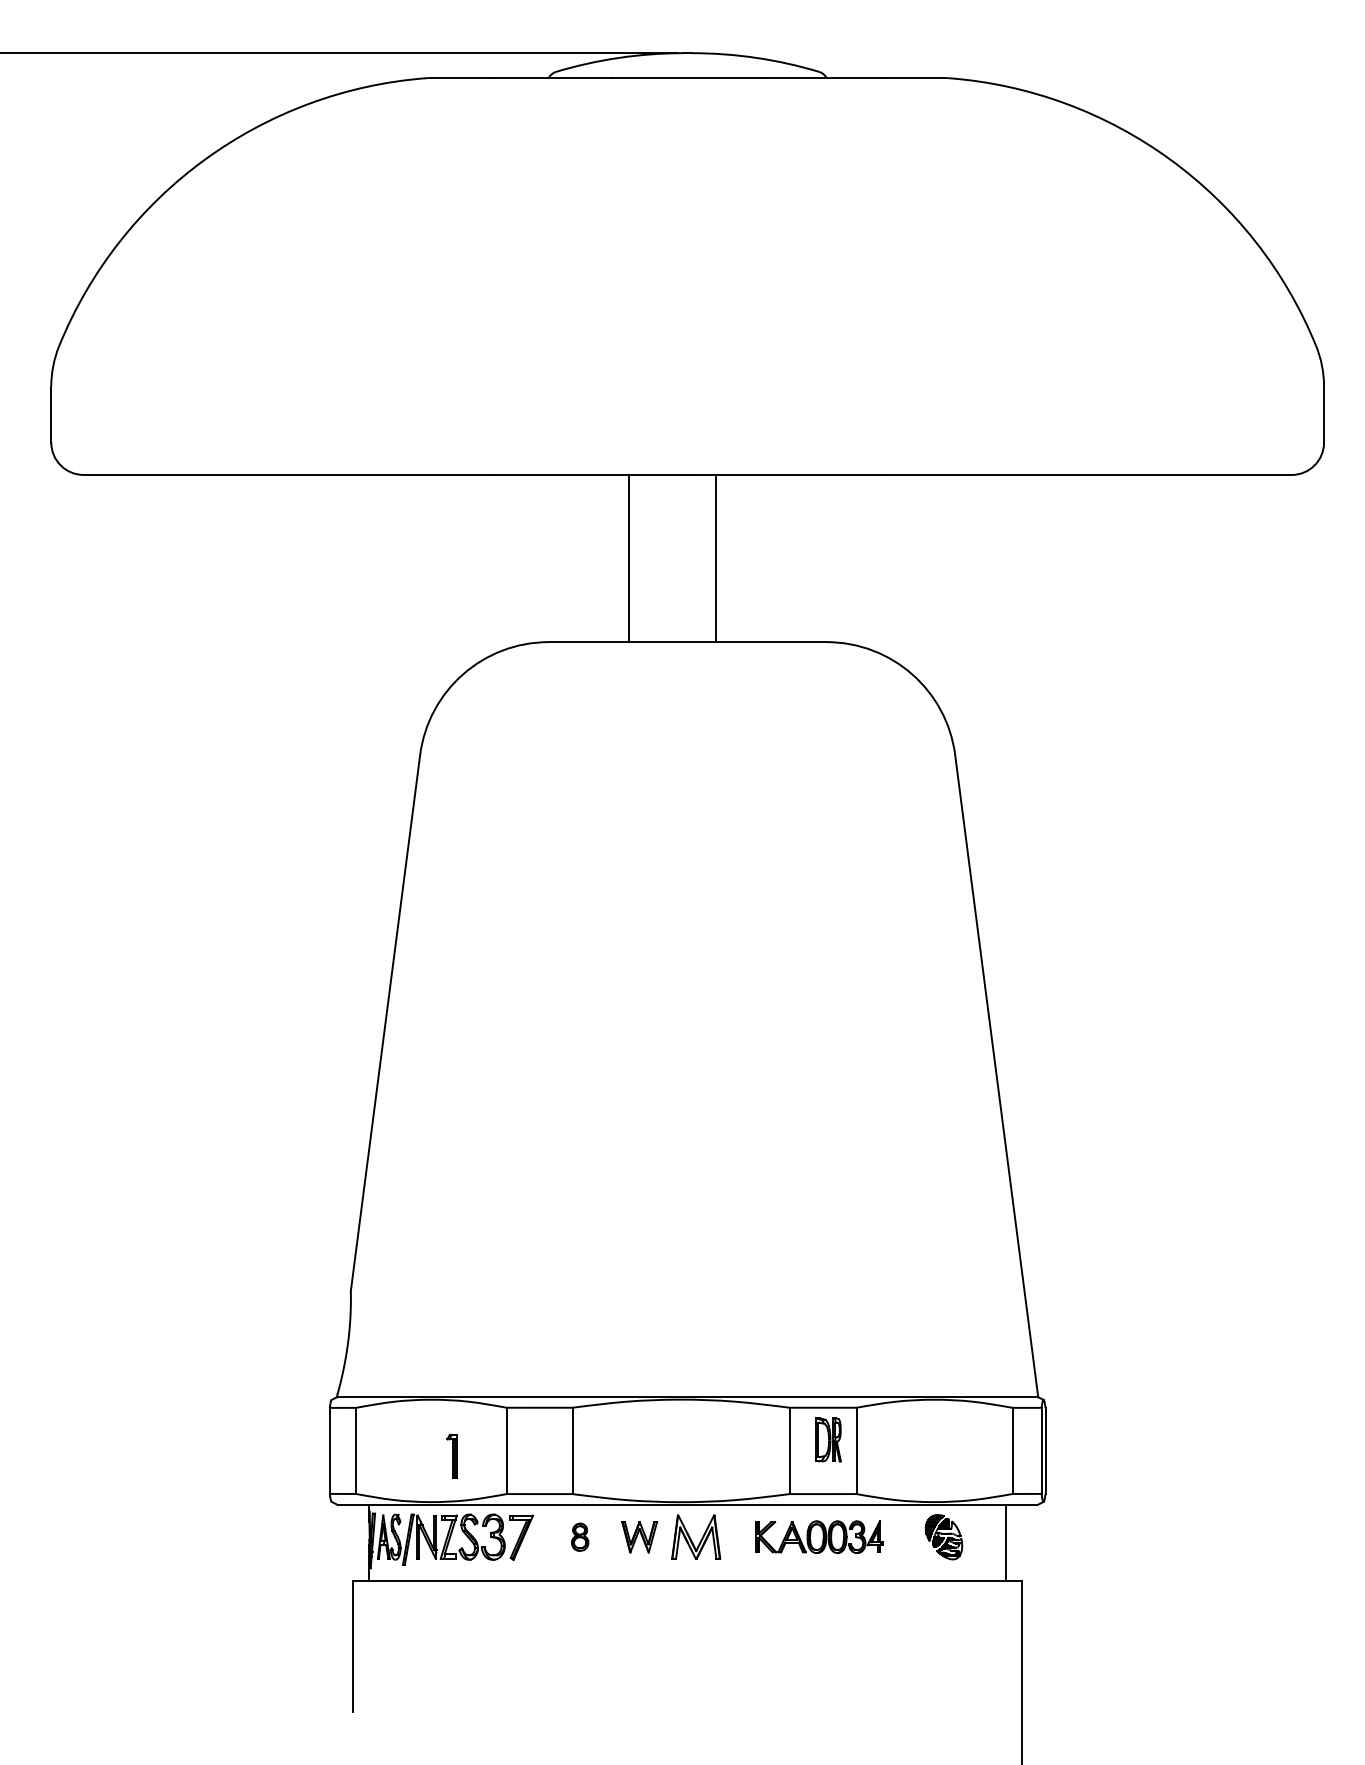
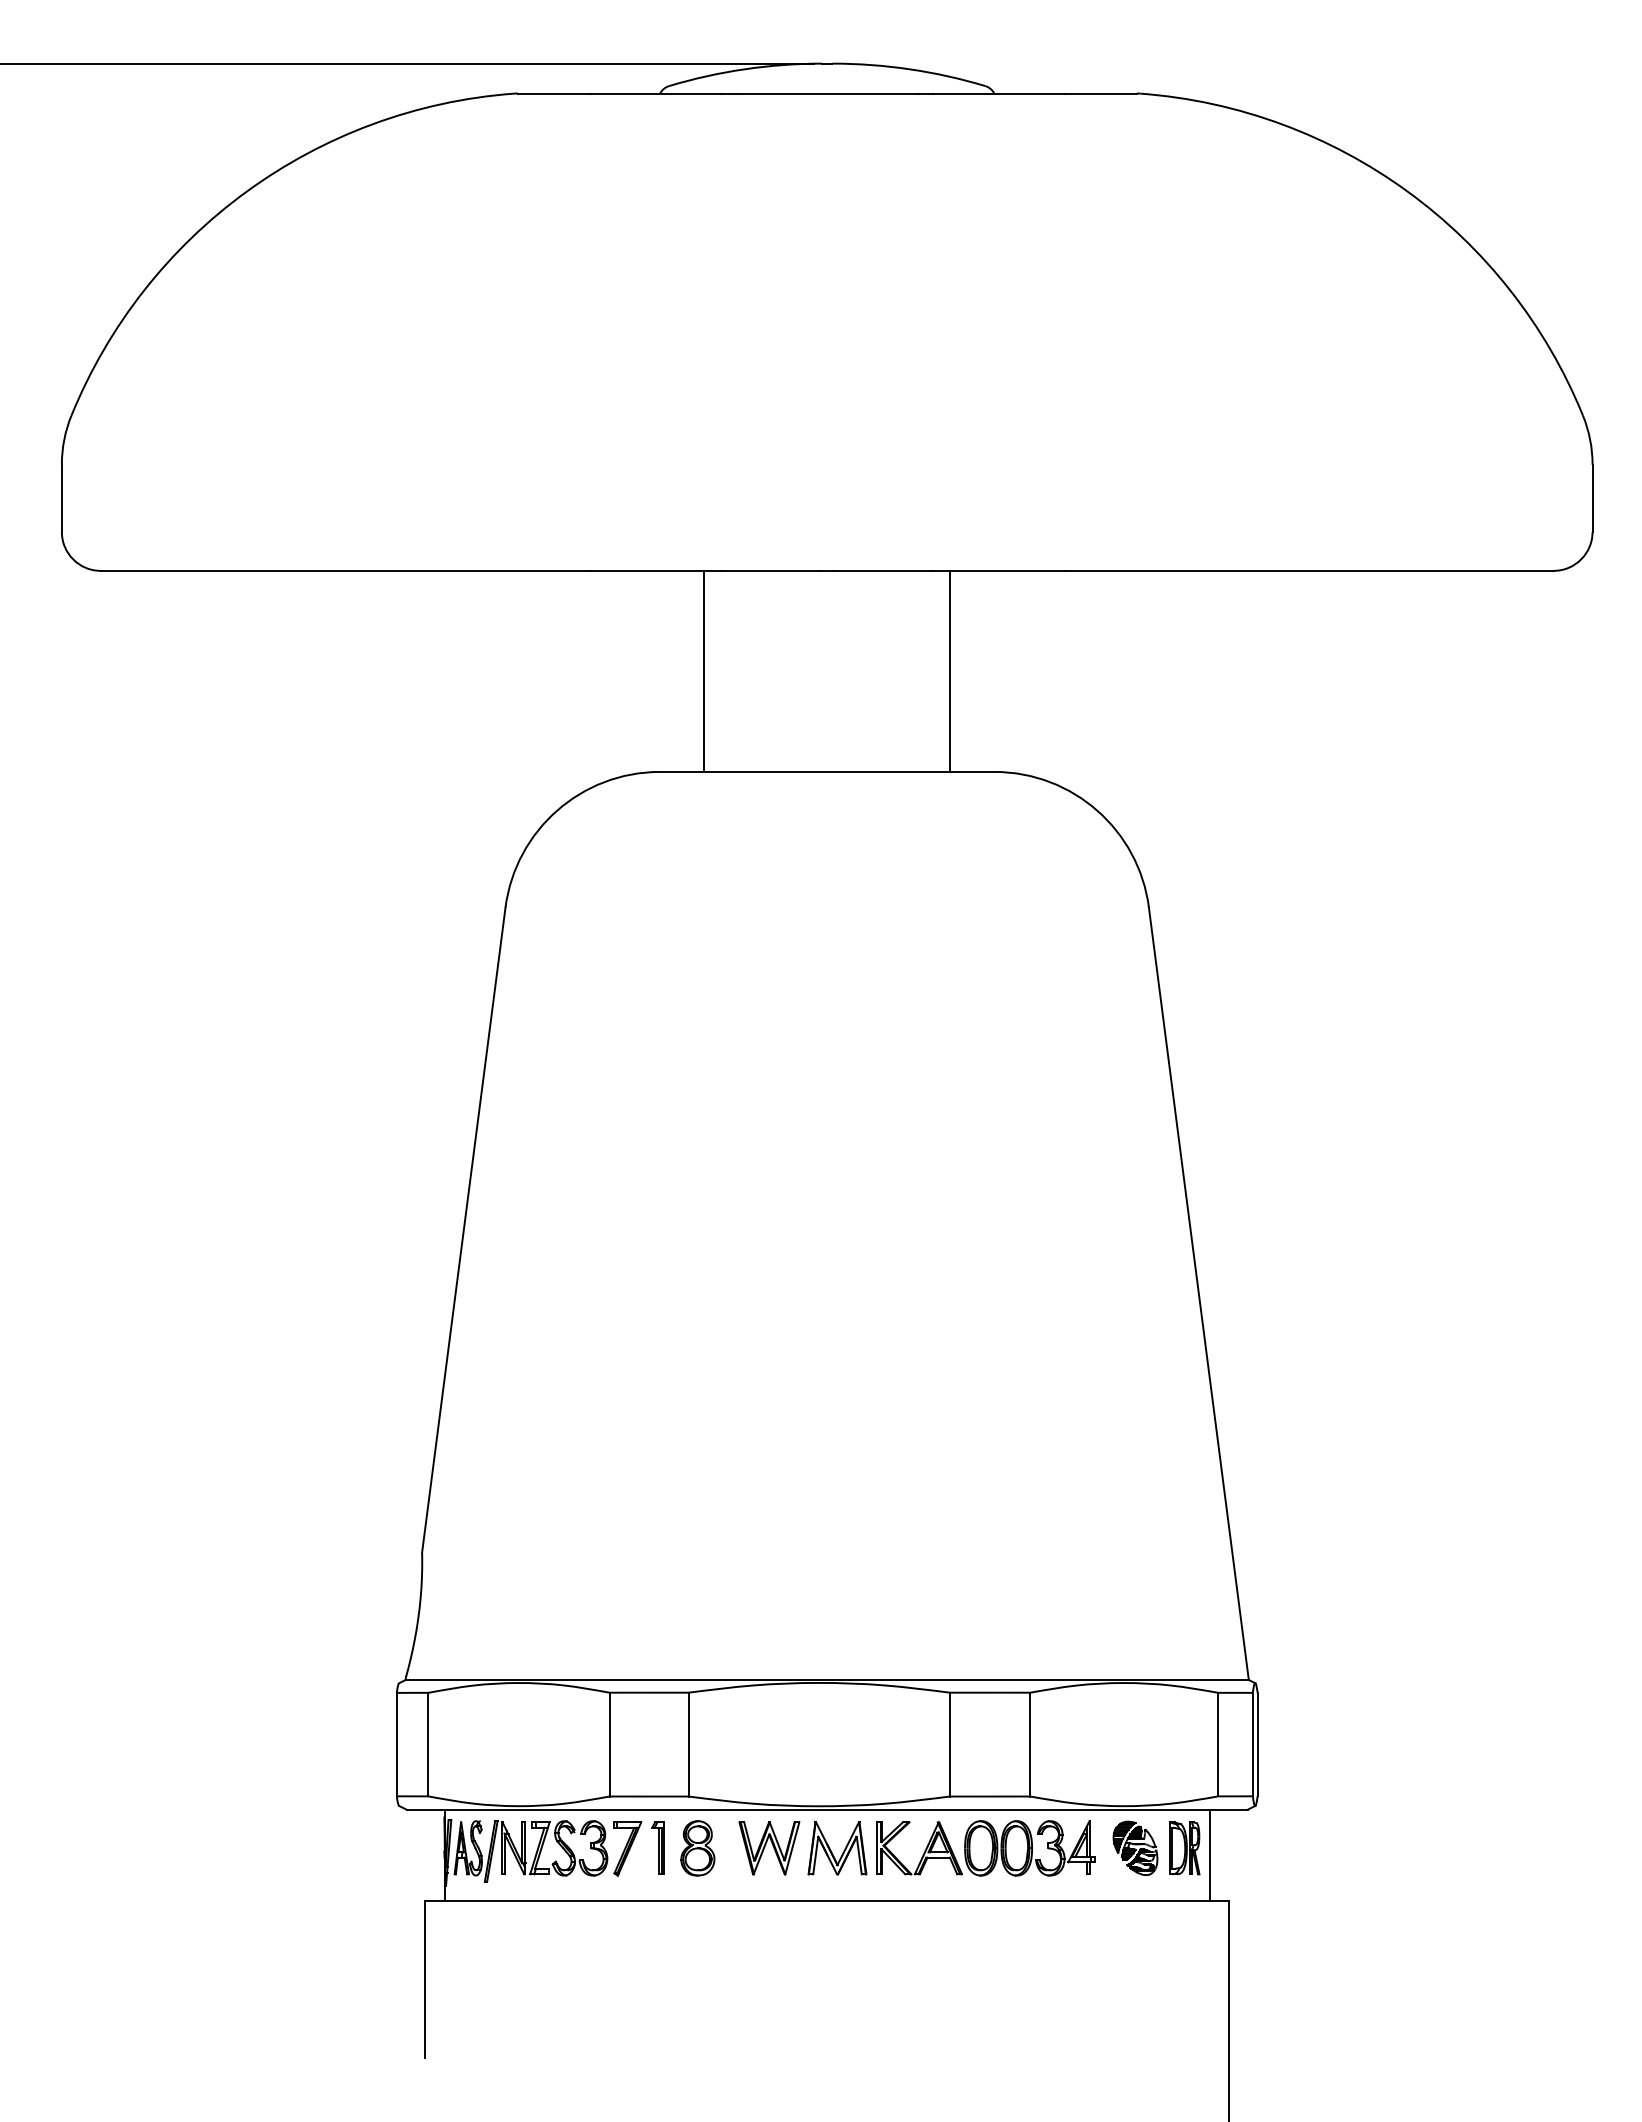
line: (628, 557) -> (704, 670), moved
line: (716, 557) -> (950, 670), moved
part: (828, 1440) -> (1184, 1848), moved
part: (451, 1455) -> (657, 1847), moved
part: (579, 1537) -> (697, 1848), size x1.67
part: (639, 1537) -> (769, 1848), size x1.43
part: (819, 1537) -> (985, 1848), size x1.43

